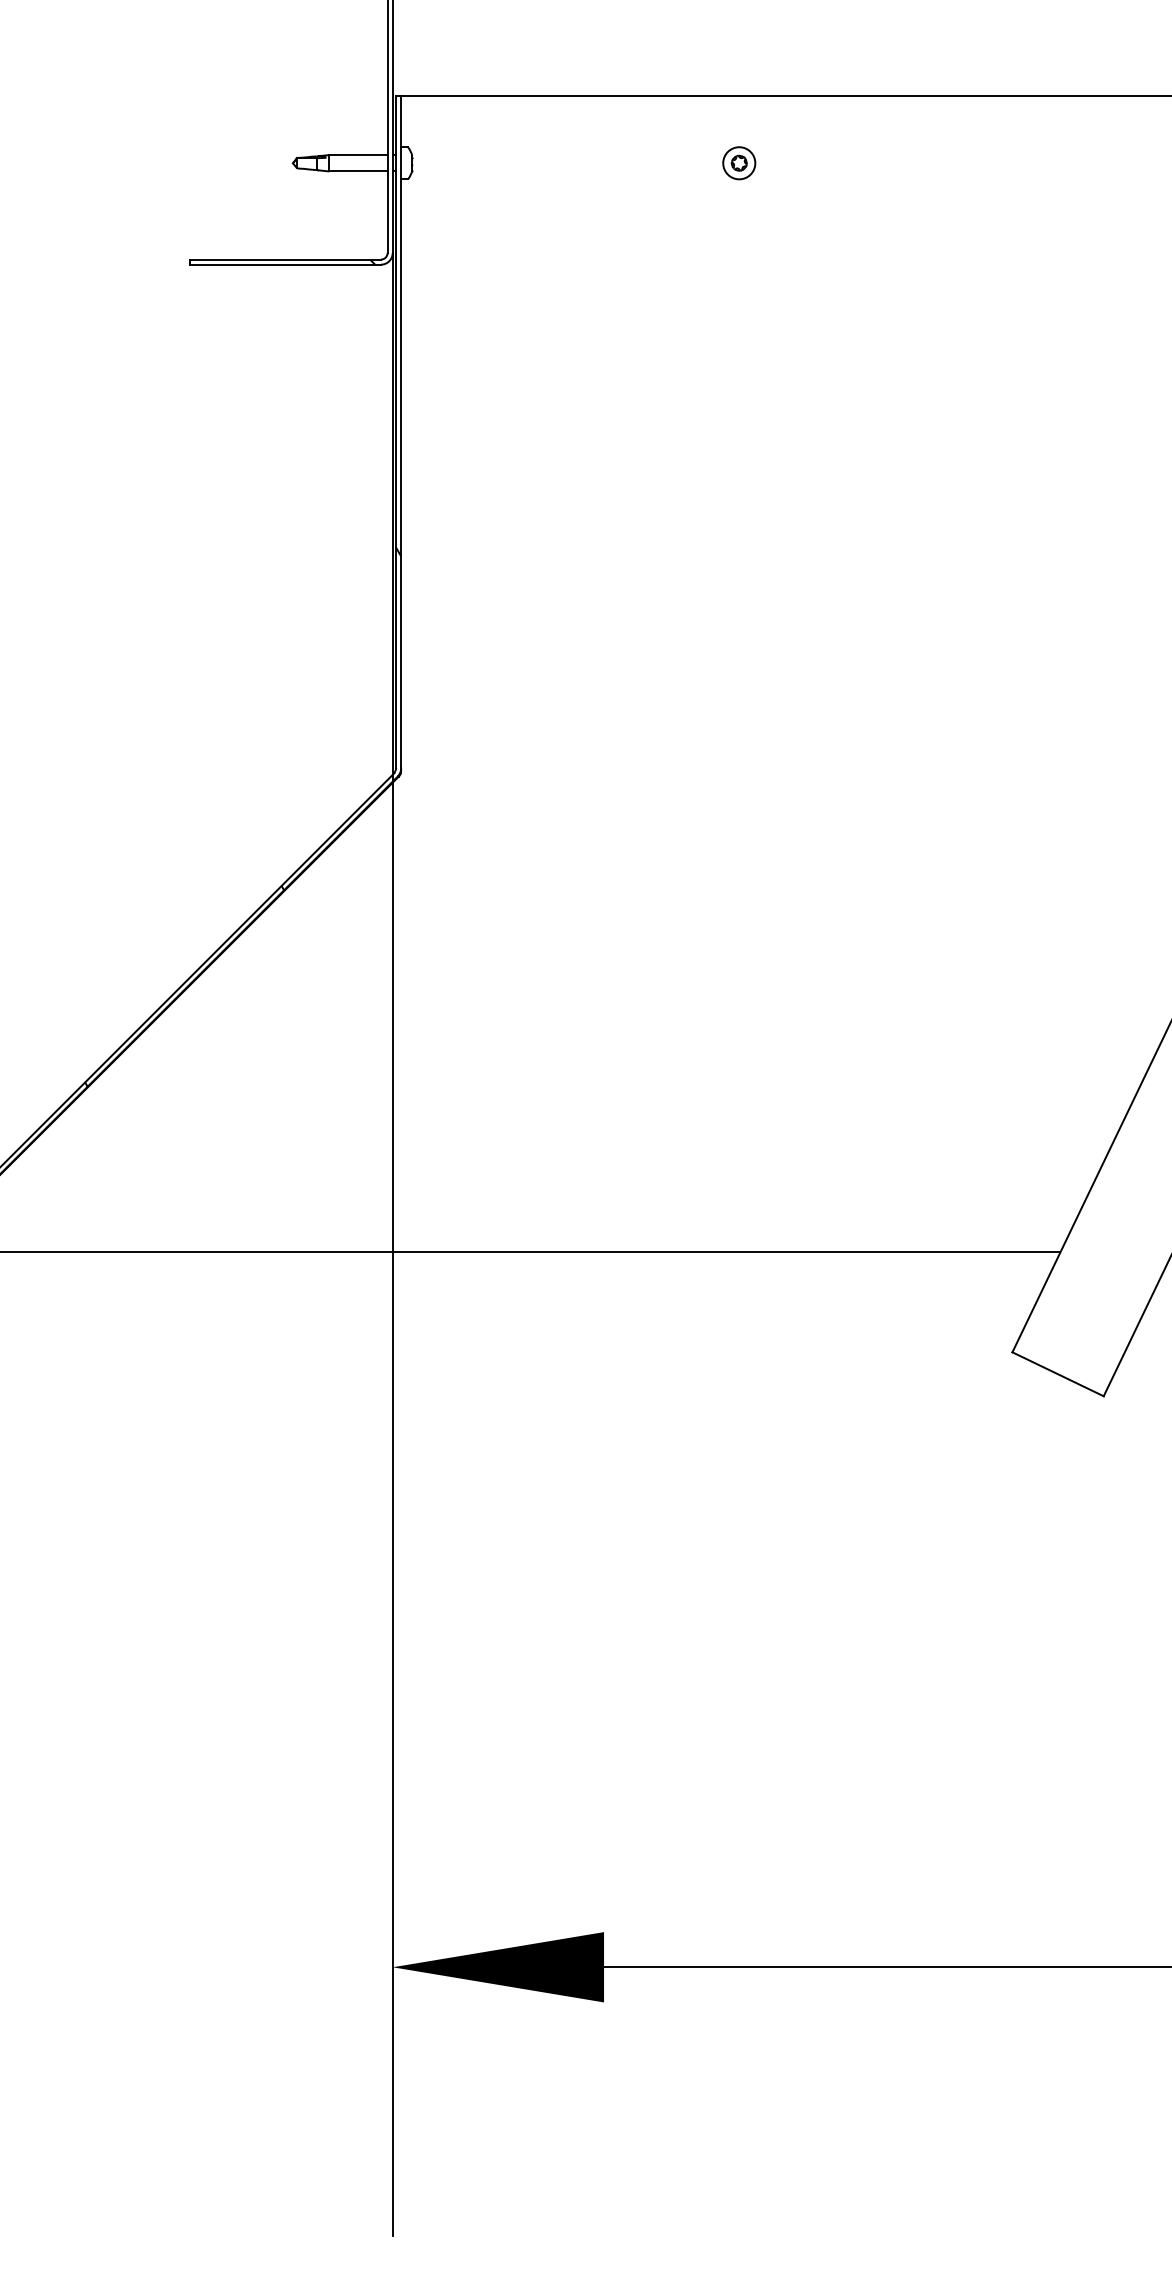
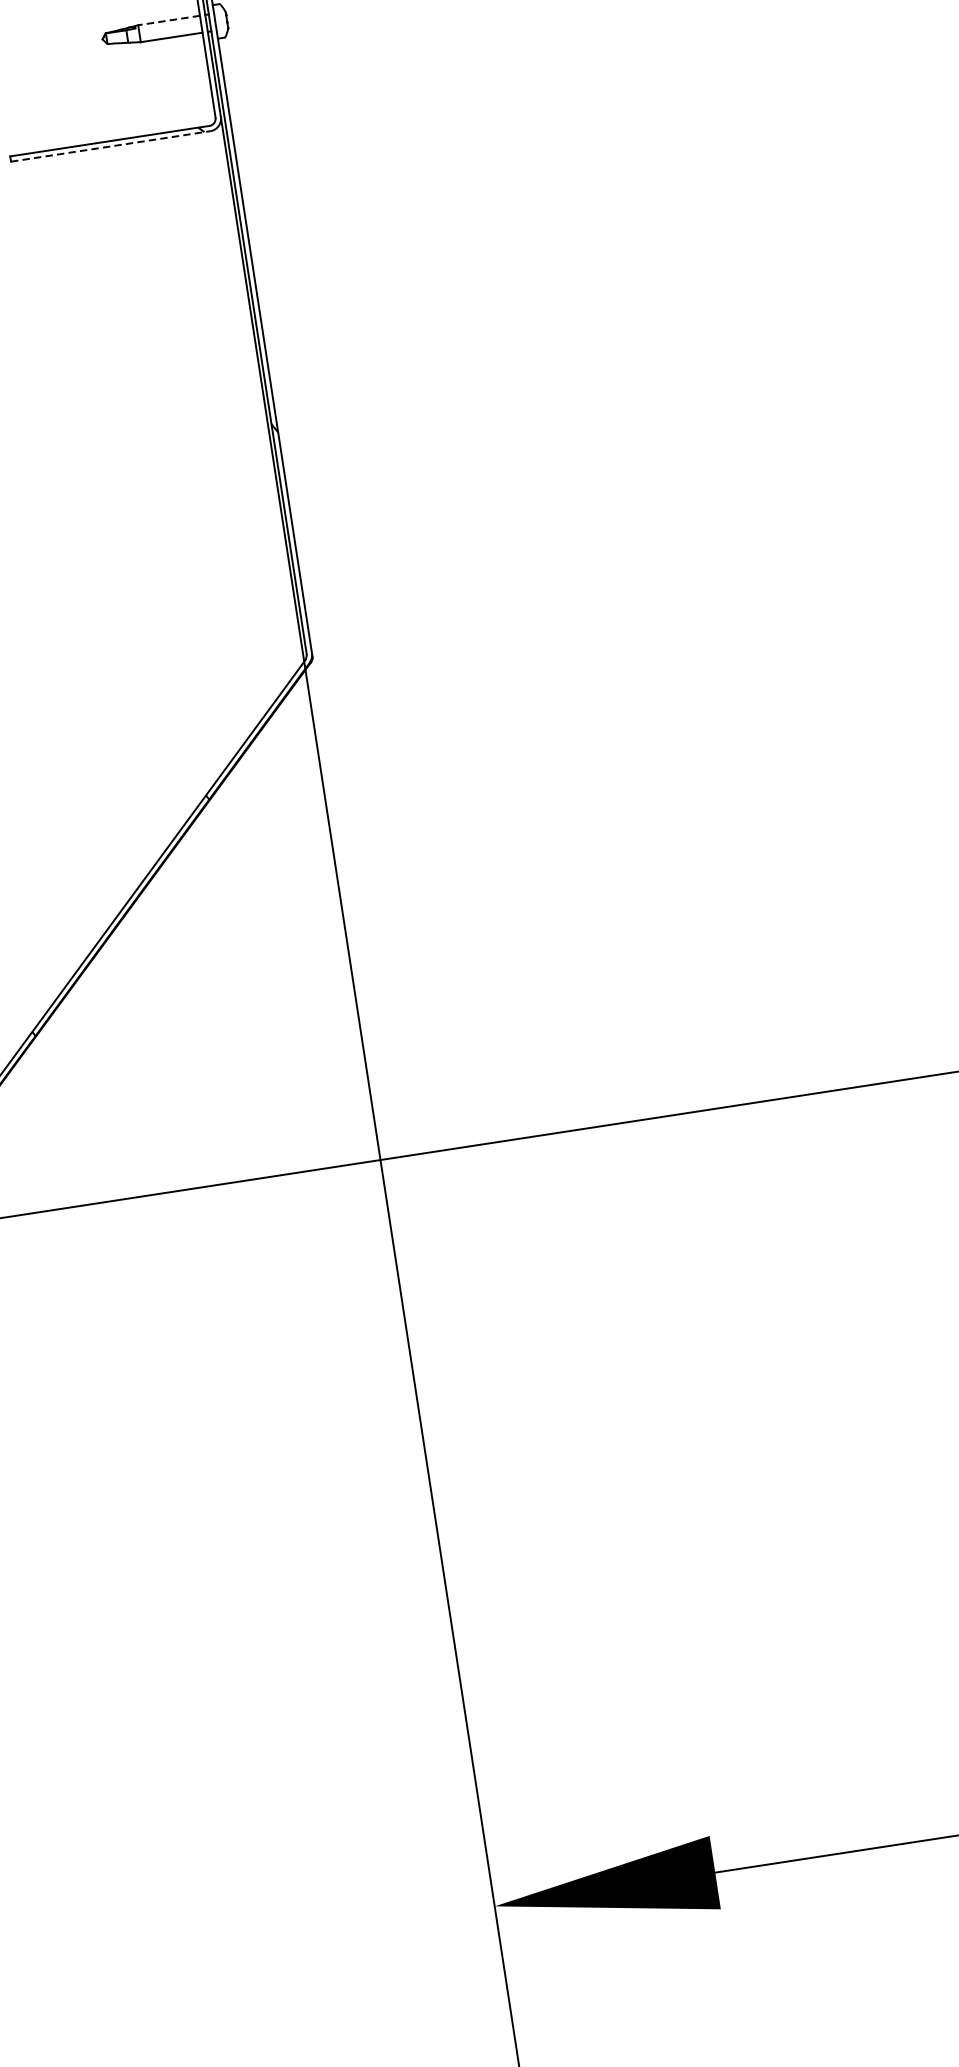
line: (358, 155) -> (169, 20), solid -> dashed
line: (285, 264) -> (110, 146), solid -> dashed

